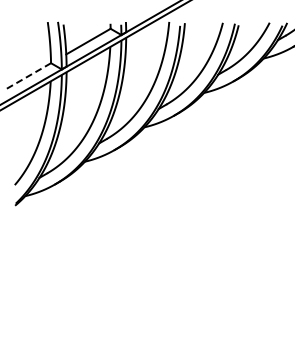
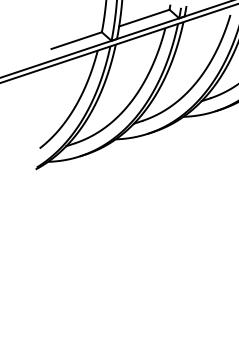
line: (28, 76) -> (76, 41), dashed -> solid

